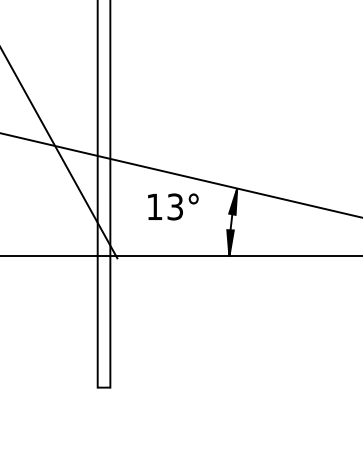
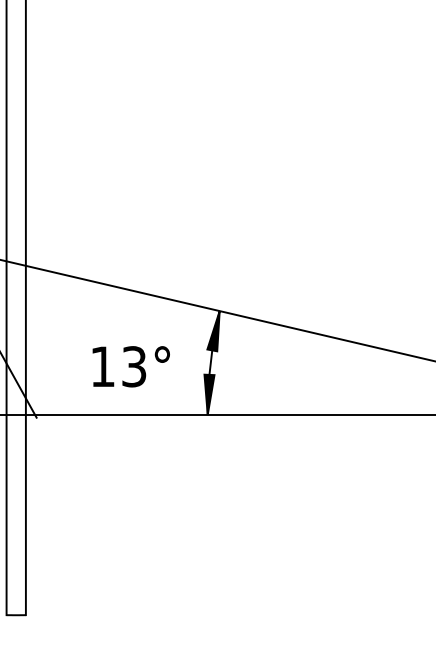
text: (173, 206) -> (131, 366), moved

